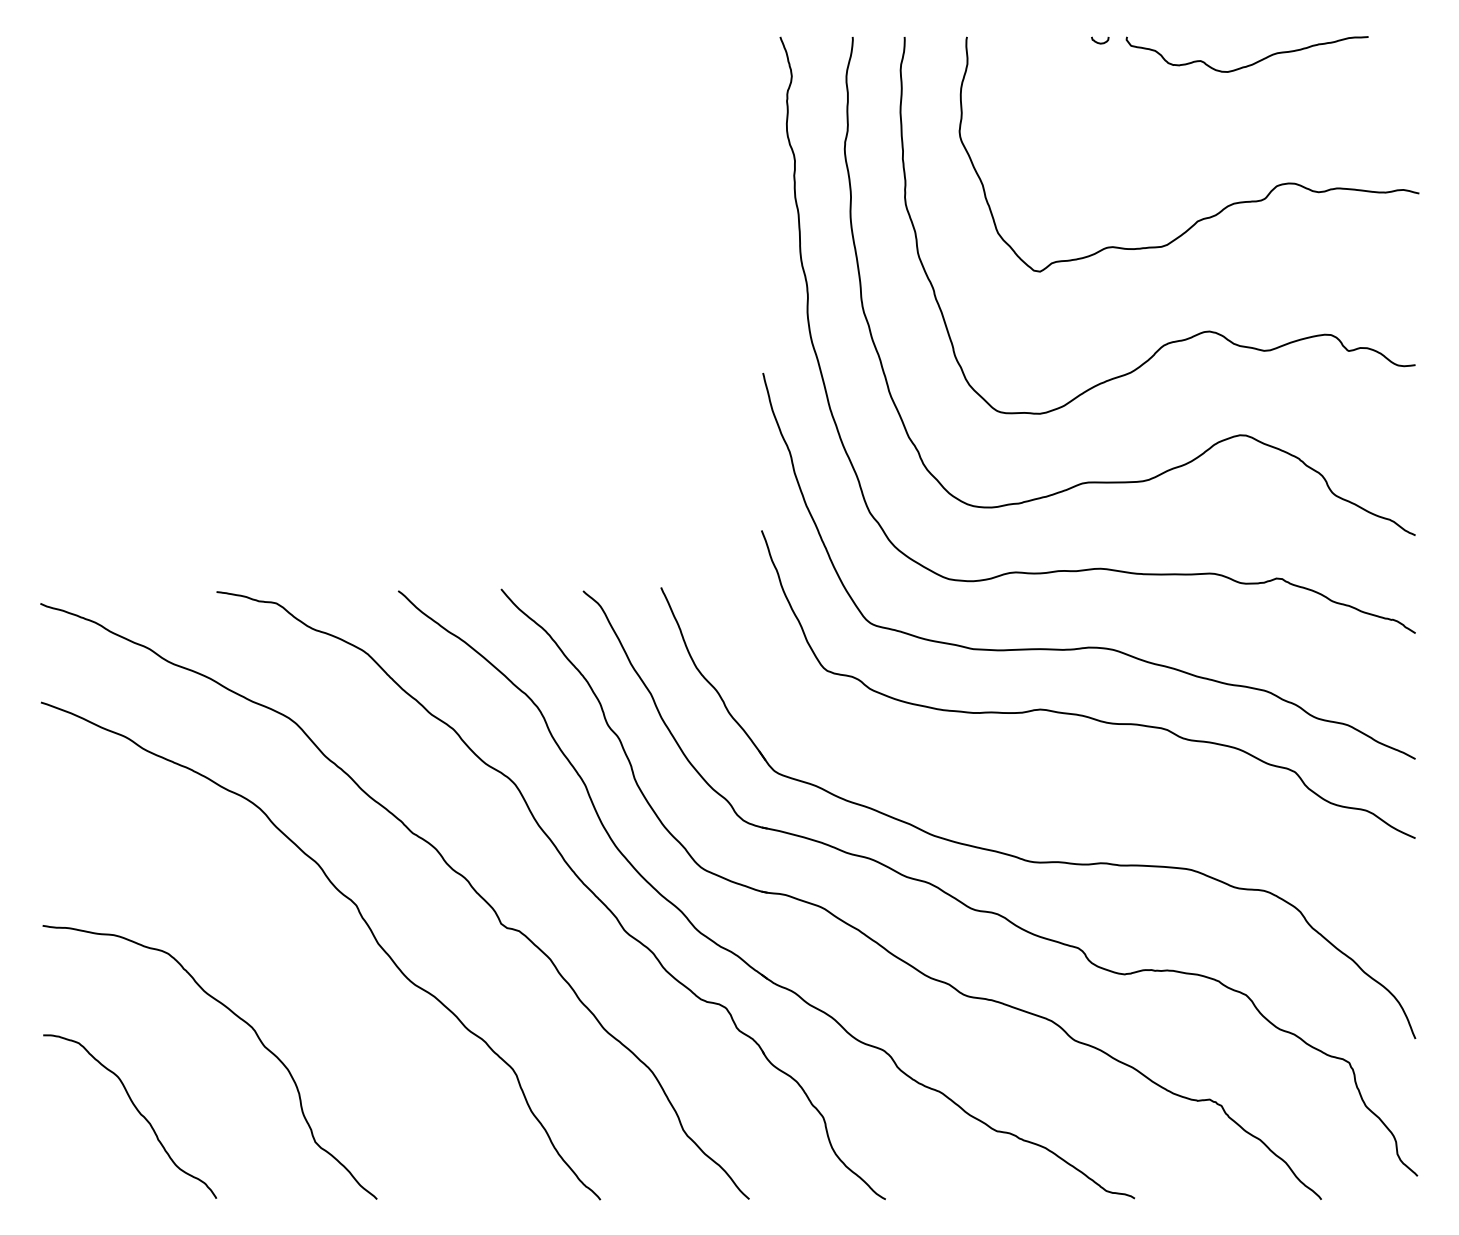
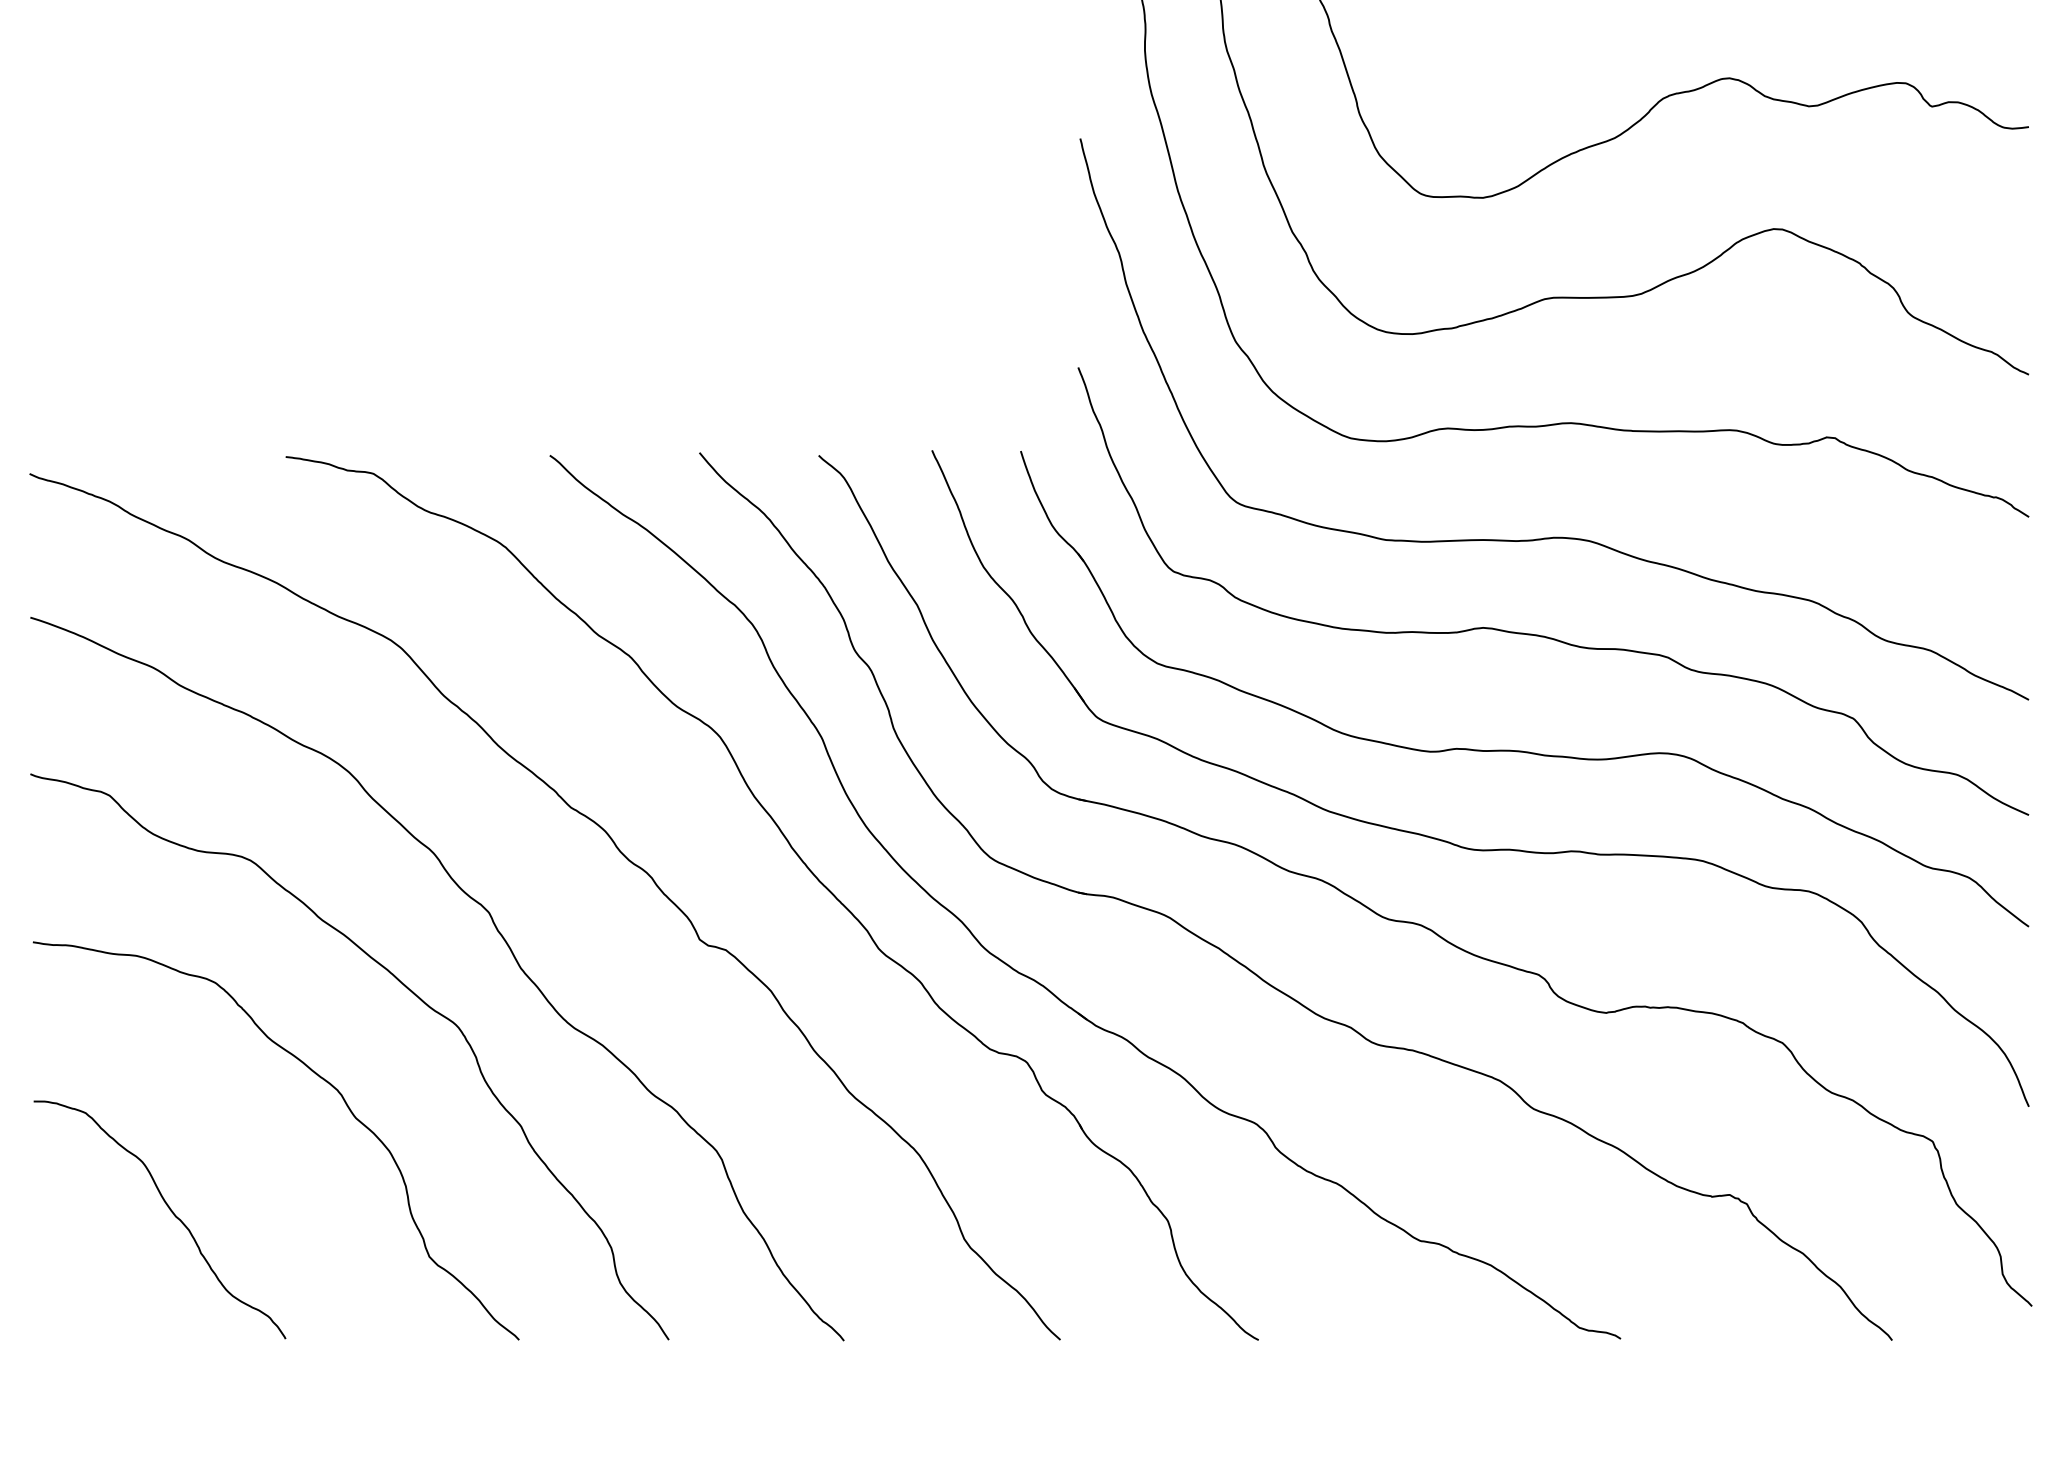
part: (1067, 793) -> (1522, 749), added
curve: (296, 955) -> (401, 985), added

